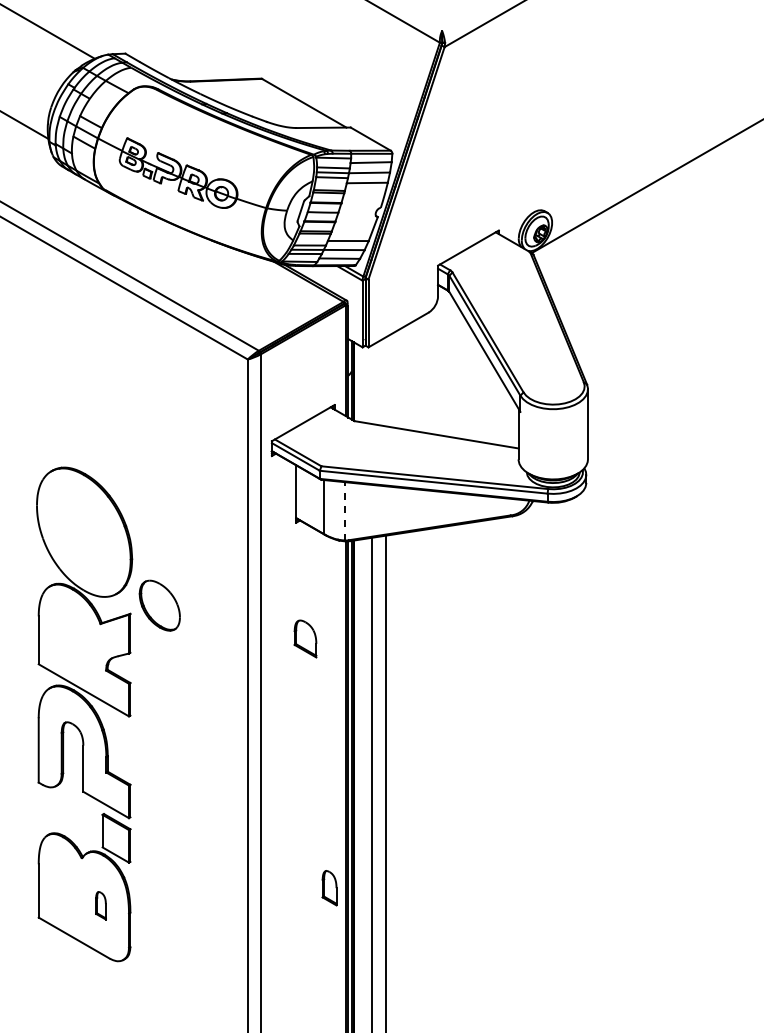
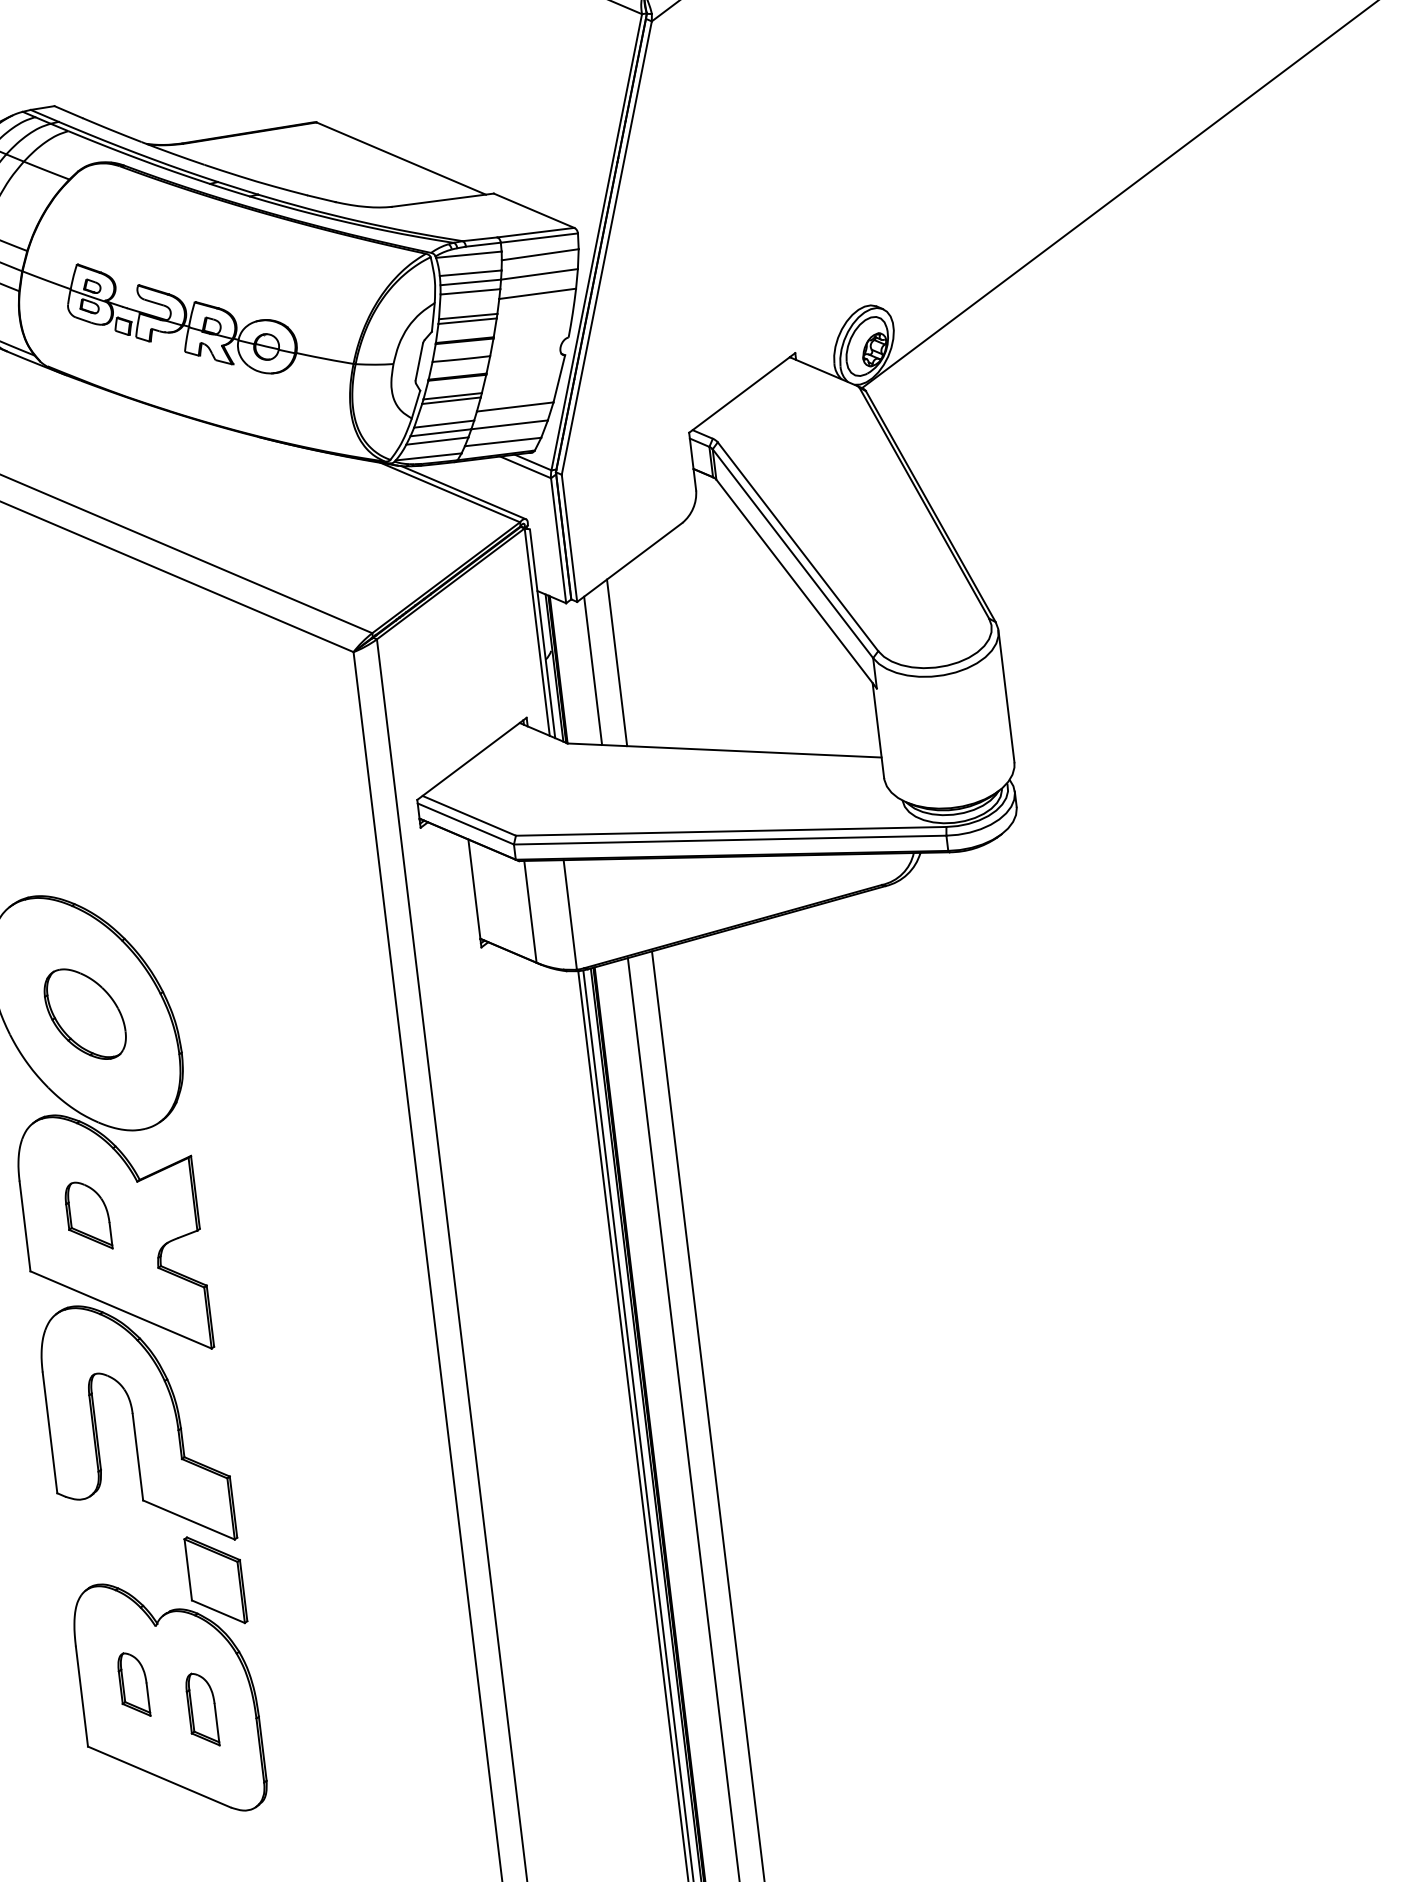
line: (385, 381) -> (616, 662), added
line: (372, 384) -> (593, 670), added
line: (344, 510) -> (569, 913), dashed -> solid
part: (159, 605) -> (84, 1013), moved
part: (305, 638) -> (87, 1215), moved
part: (329, 888) -> (133, 1685), moved
part: (100, 905) -> (201, 1709), size x1.43

